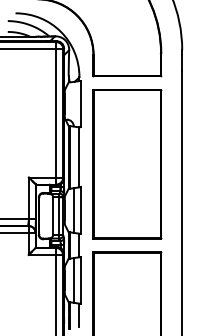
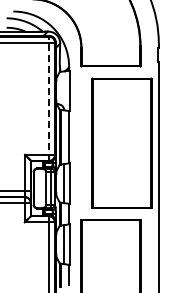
line: (55, 112) -> (48, 98), solid -> dashed
part: (126, 164) -> (121, 143), moved

